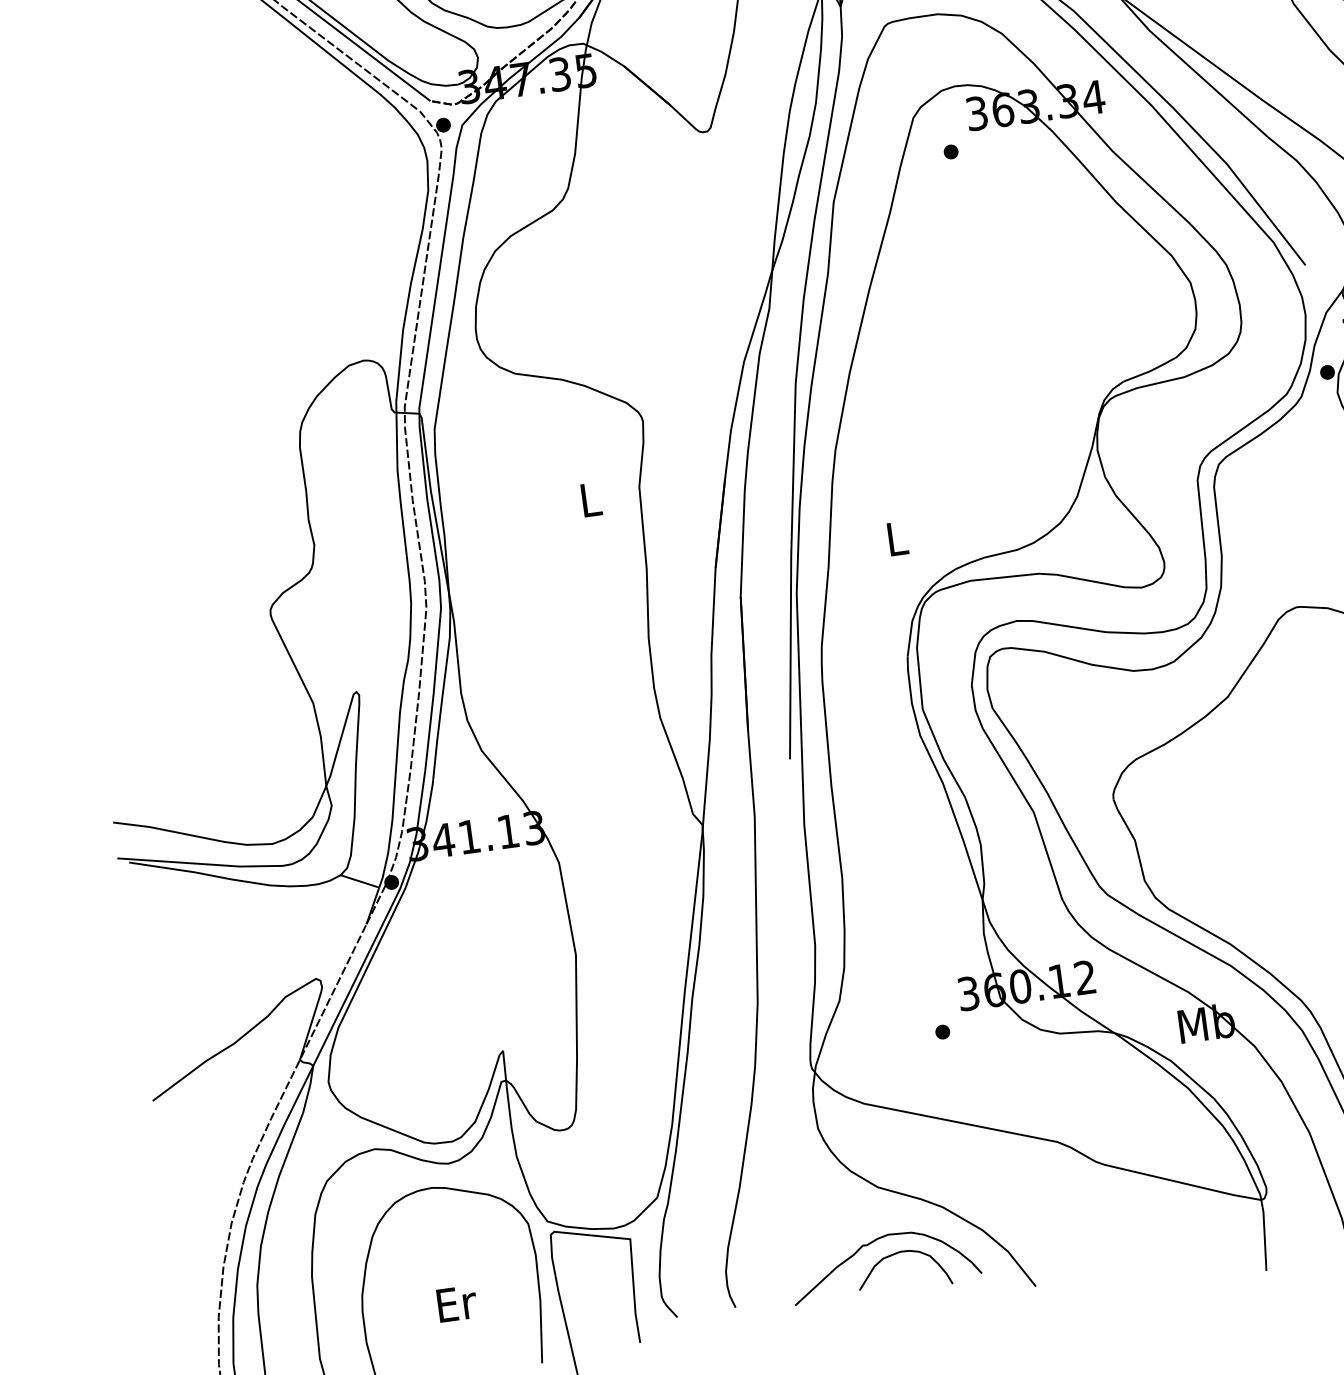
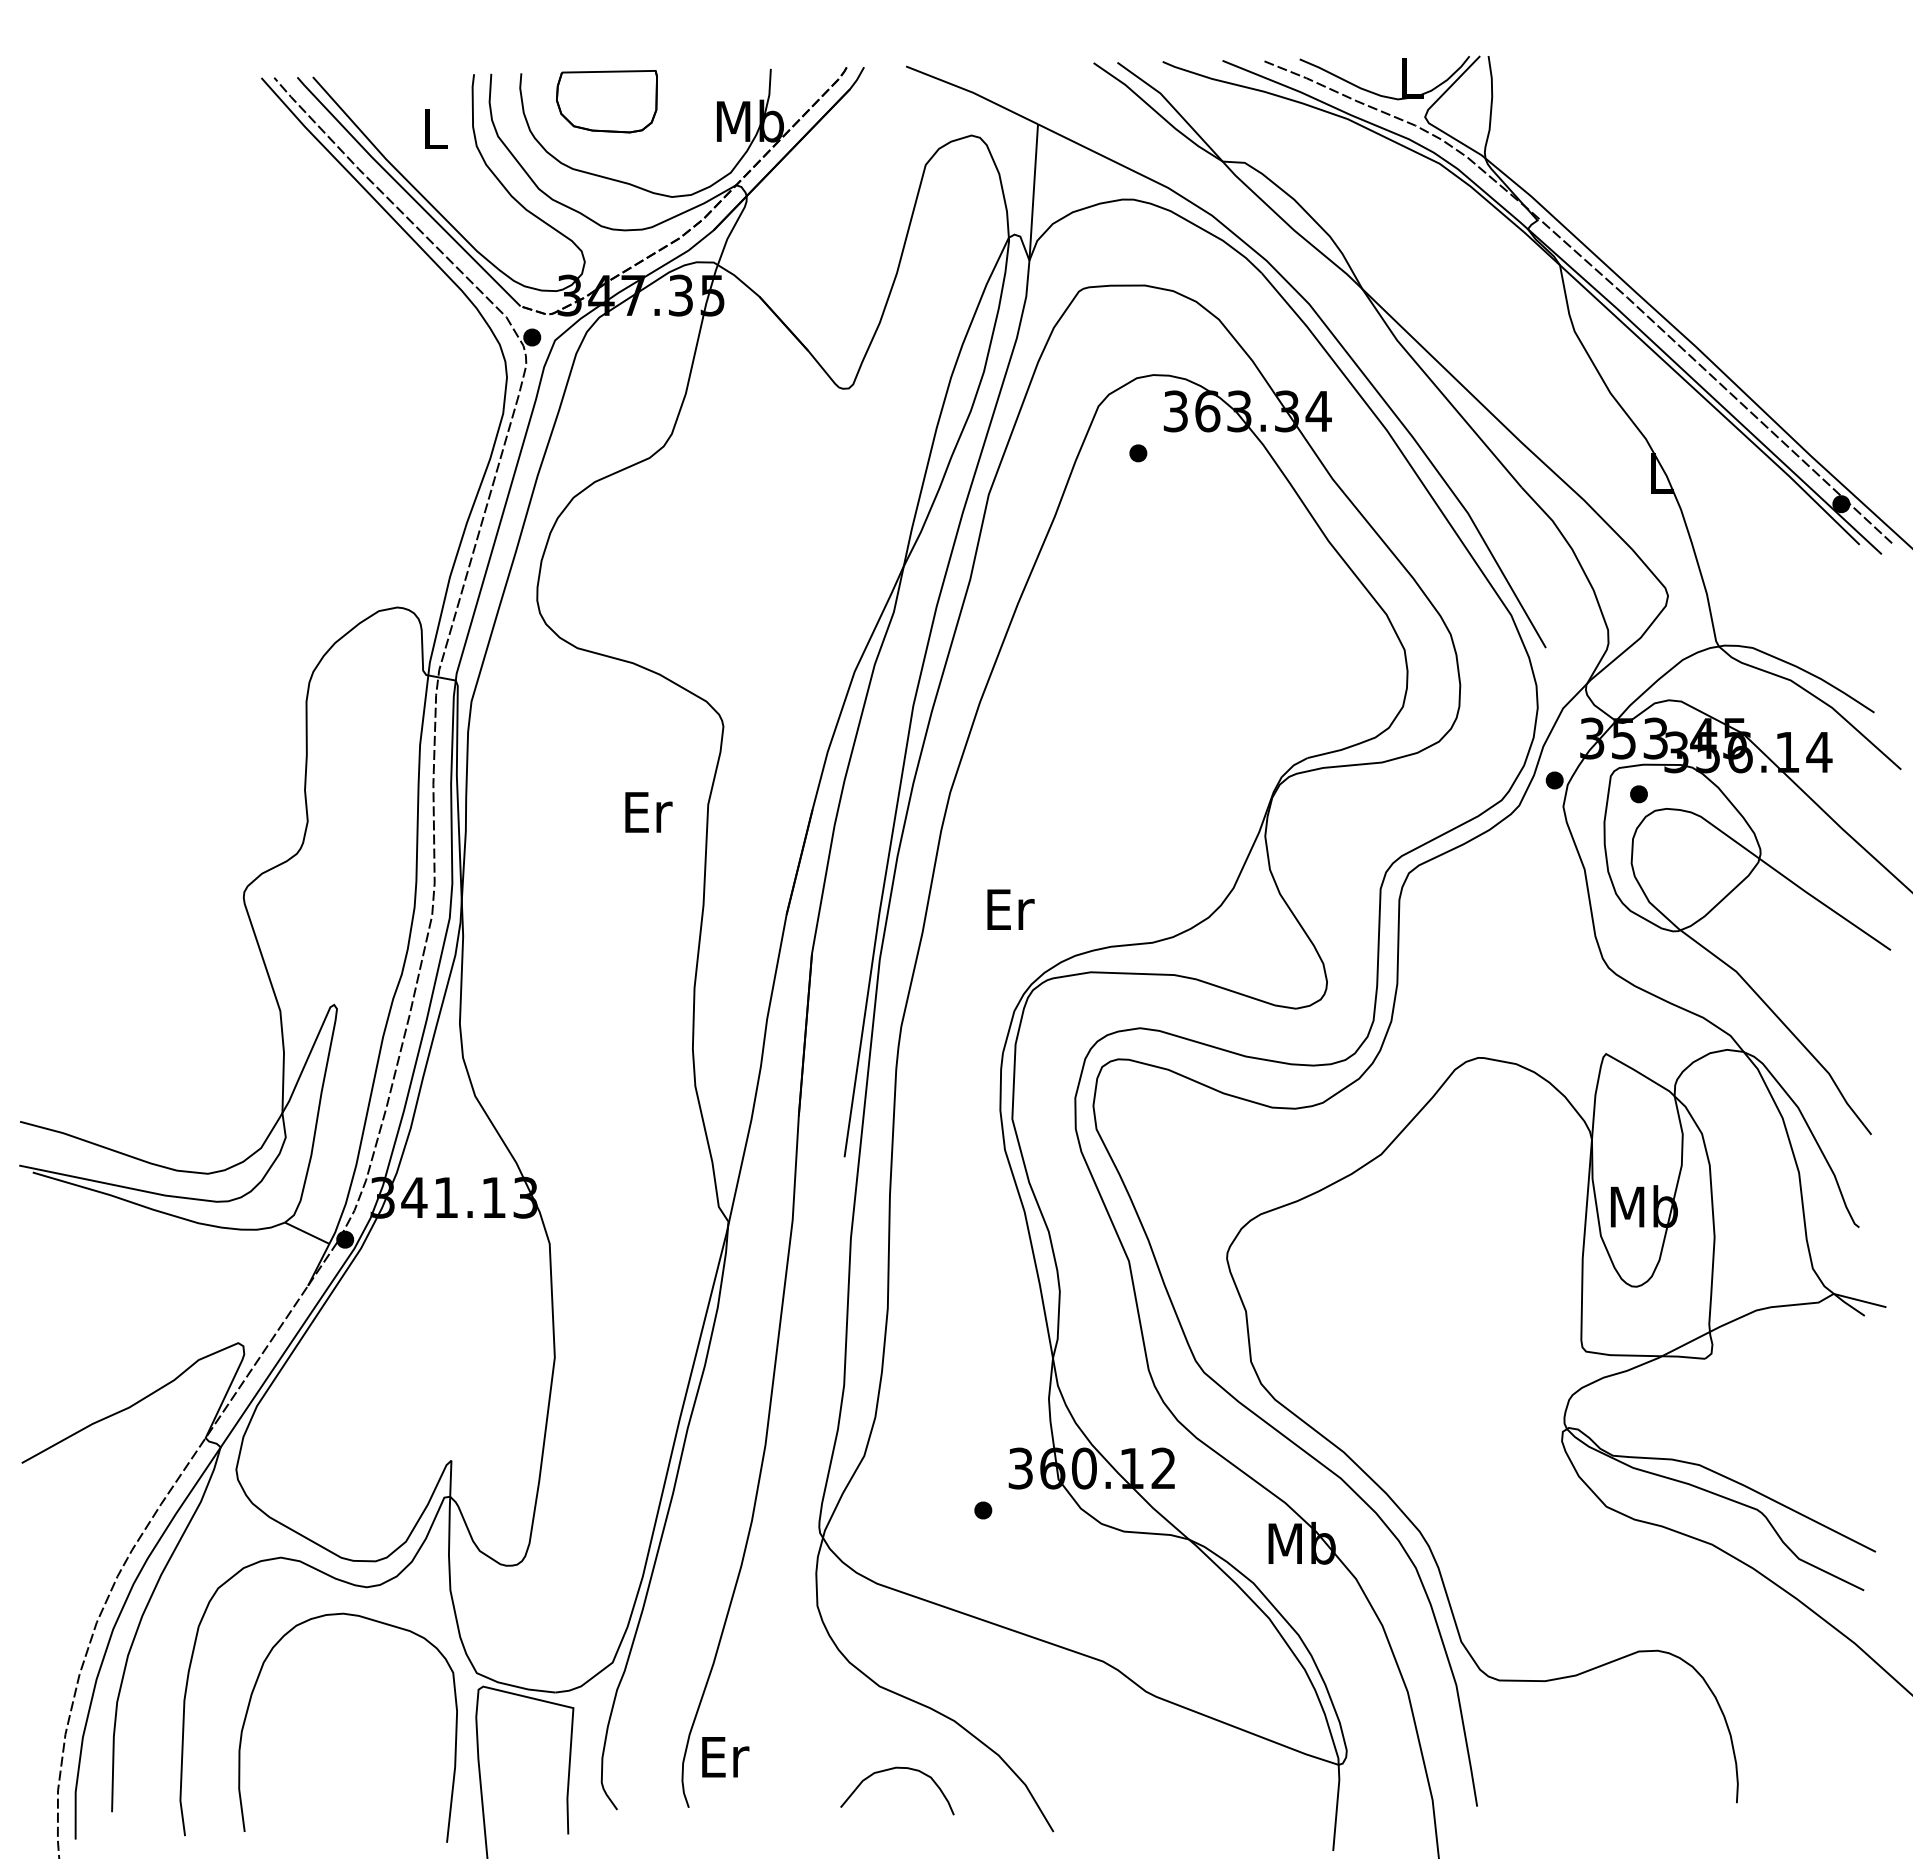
text: (591, 499) -> (648, 812), L -> Er
text: (897, 538) -> (1010, 909), L -> Er
curve: (872, 1242) -> (864, 1752), removed
text: (457, 1304) -> (725, 1757), moved

